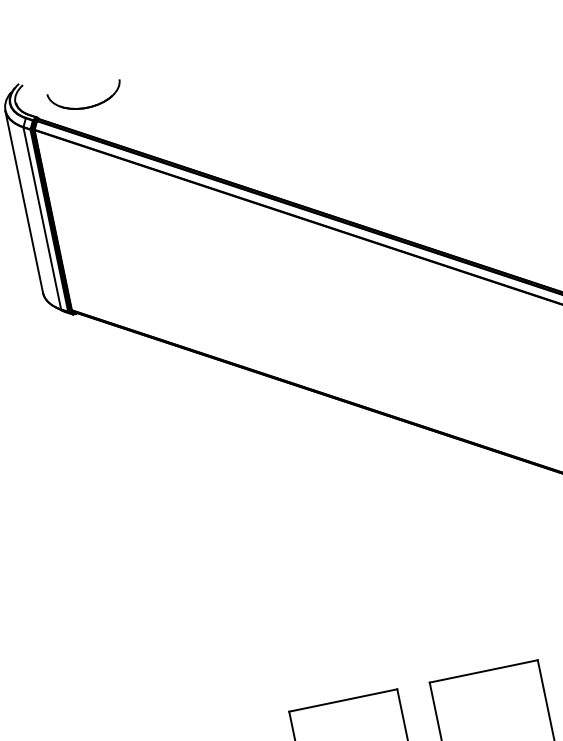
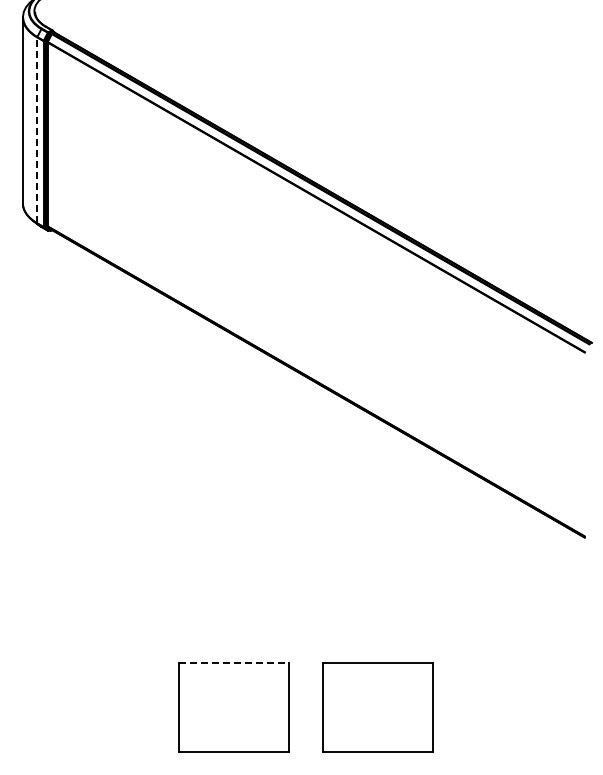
part: (86, 107) -> (103, 30), removed
line: (42, 218) -> (37, 130), solid -> dashed
line: (343, 700) -> (234, 663), solid -> dashed

